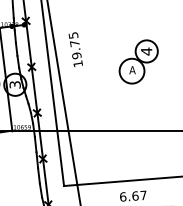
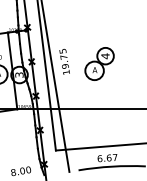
text: (75, 49) -> (64, 61), moved
part: (138, 61) -> (99, 63), moved

